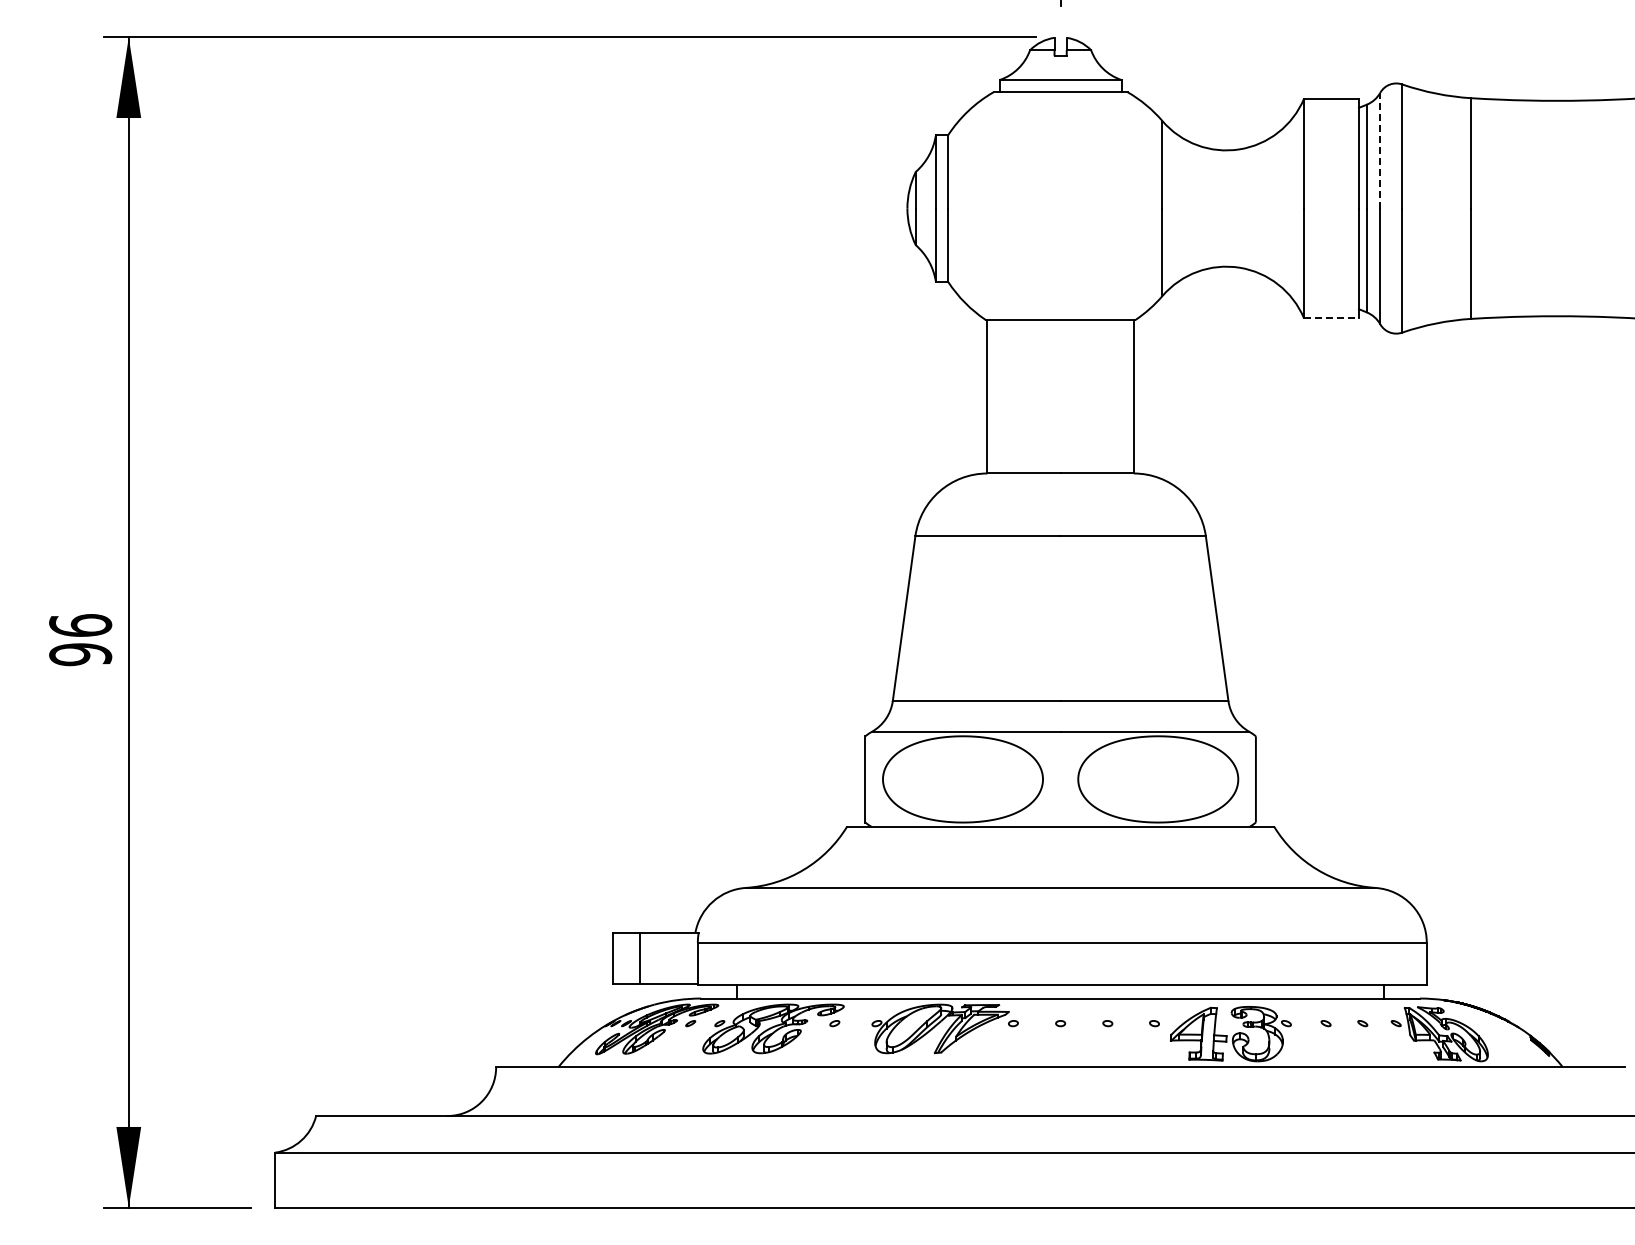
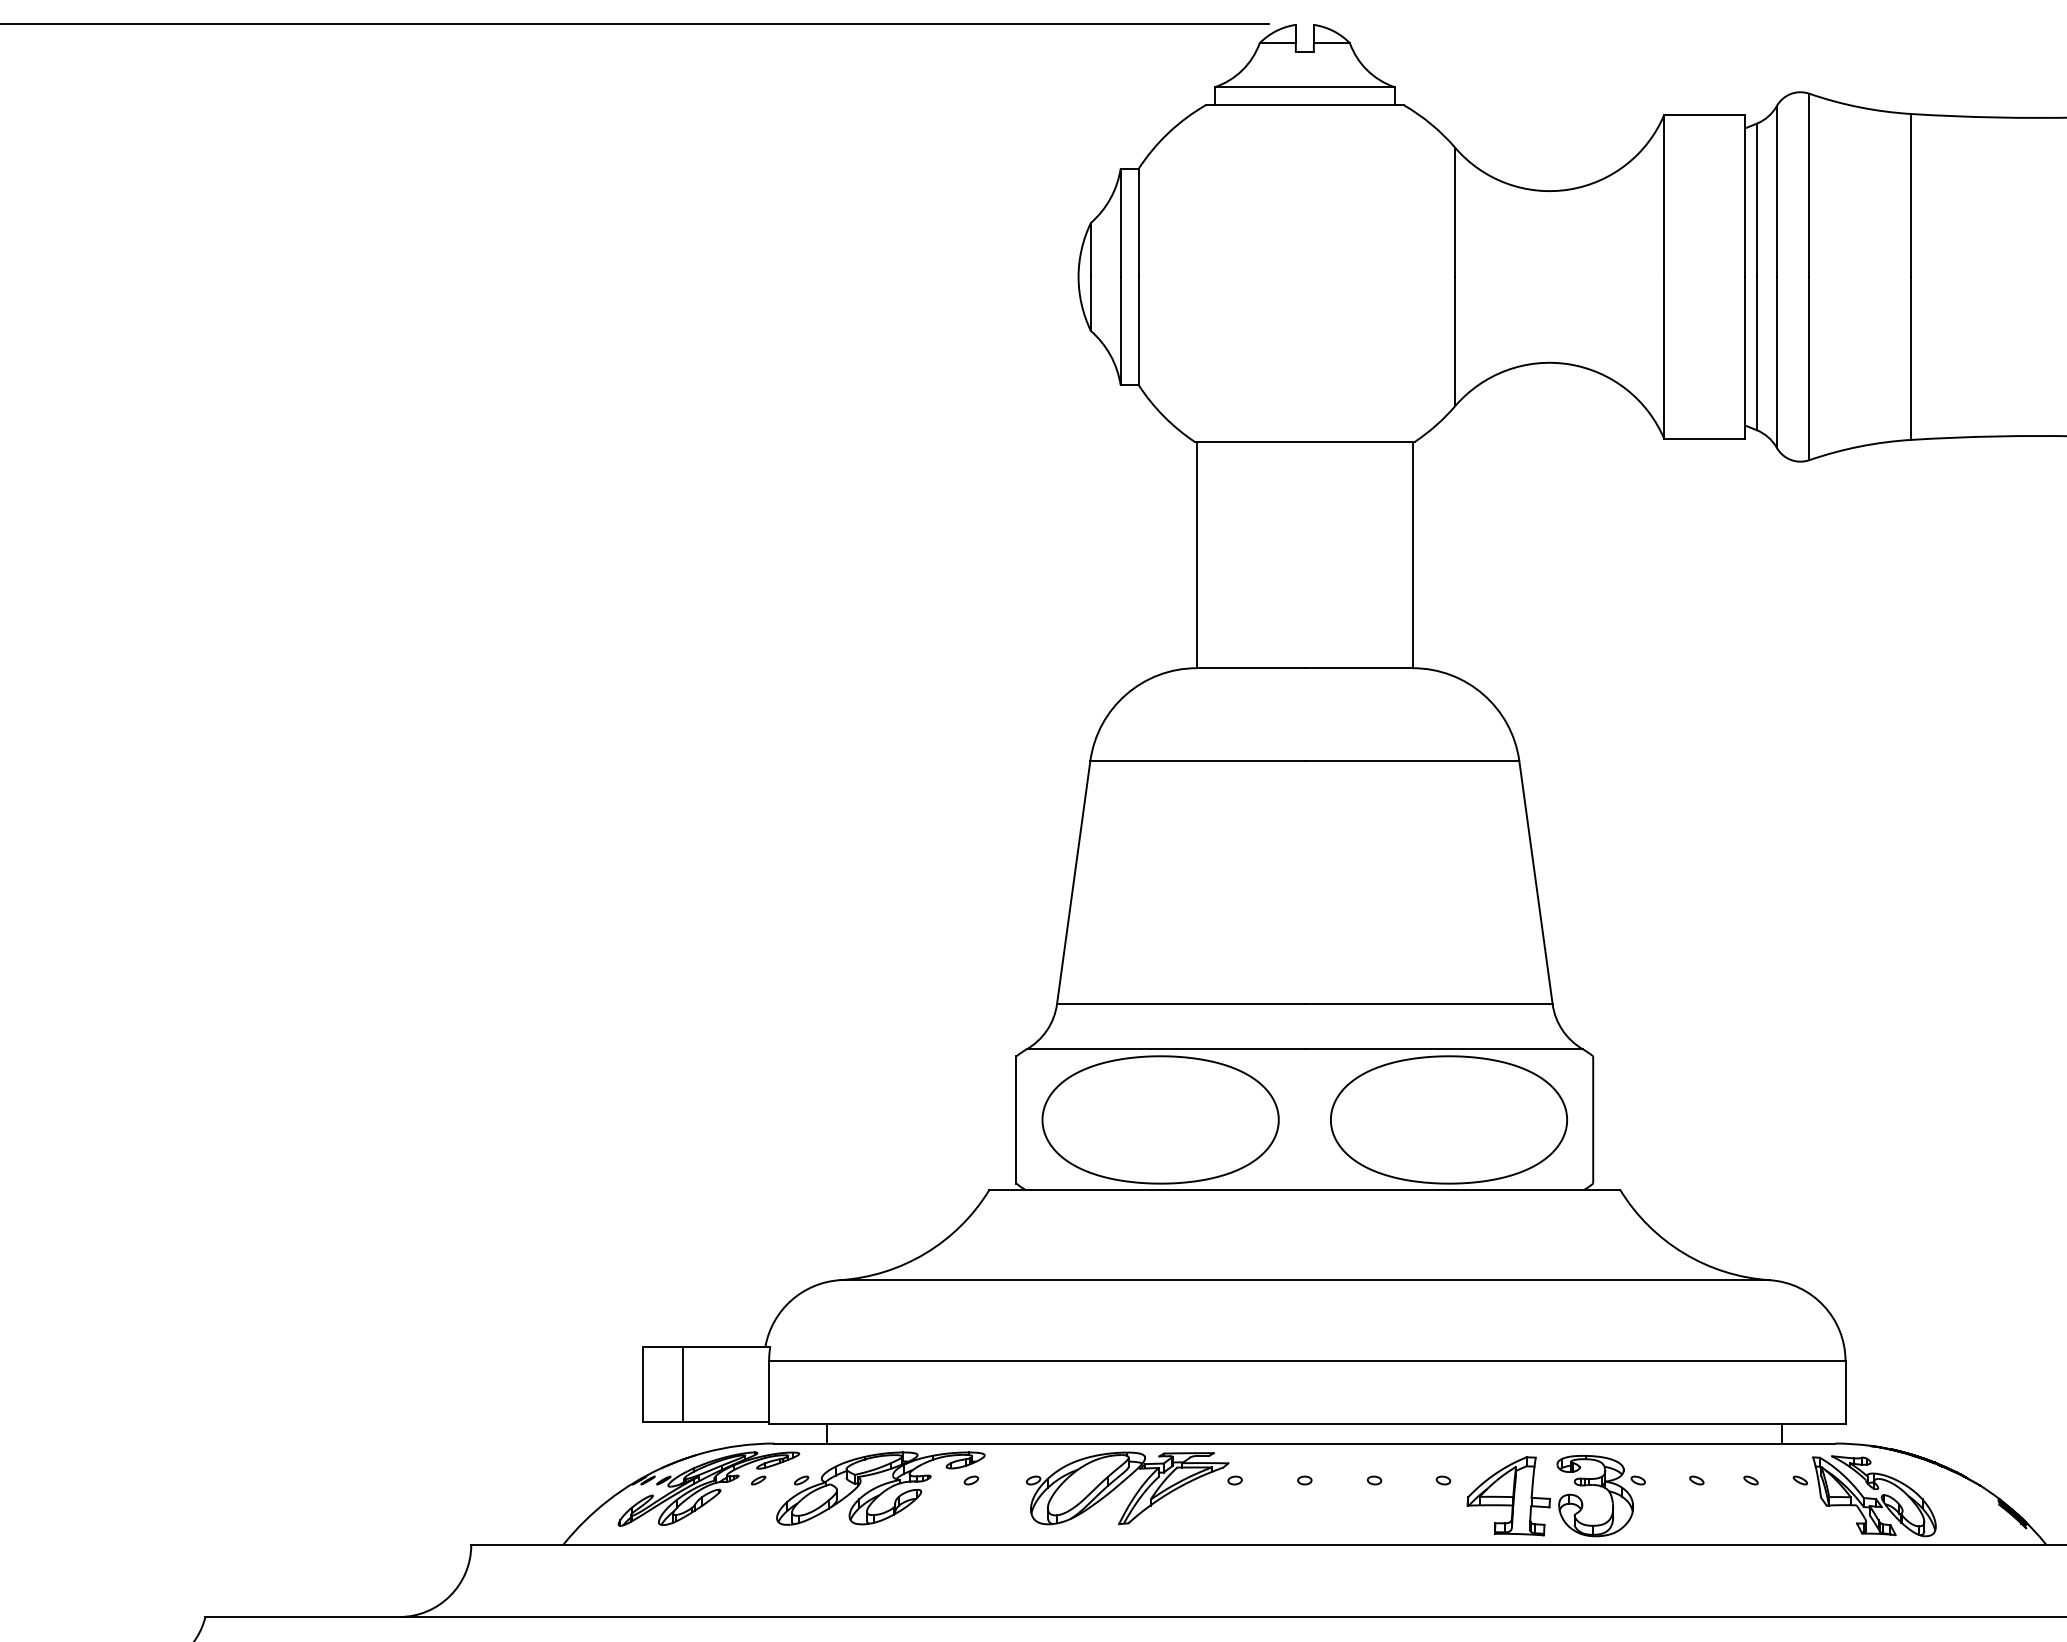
line: (1380, 150) -> (1777, 191), dashed -> solid
line: (1332, 318) -> (1706, 439), dashed -> solid

